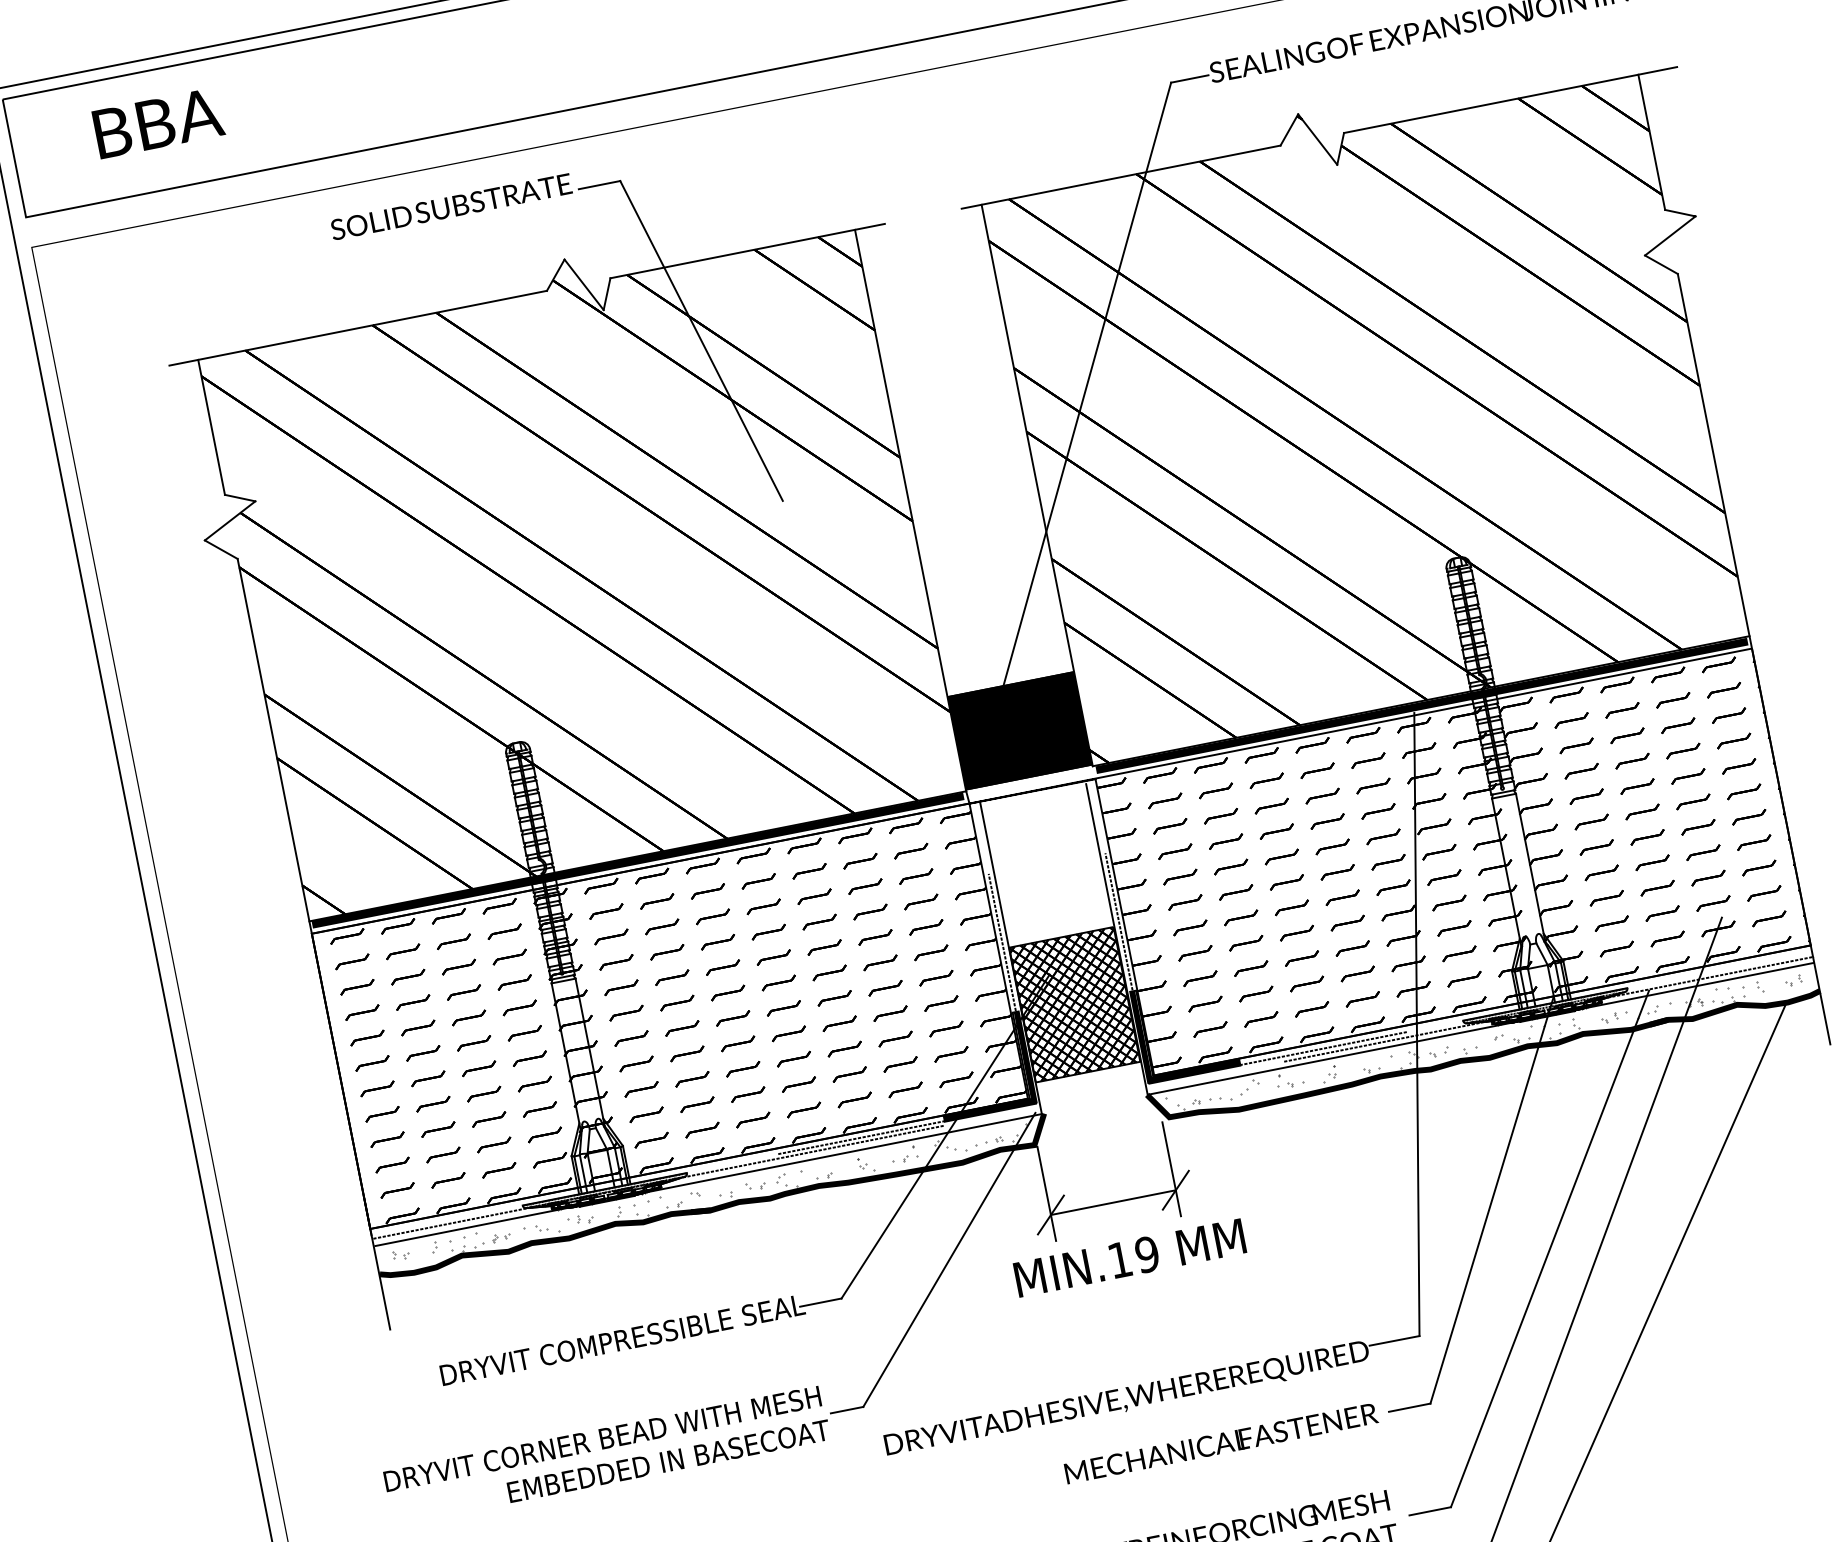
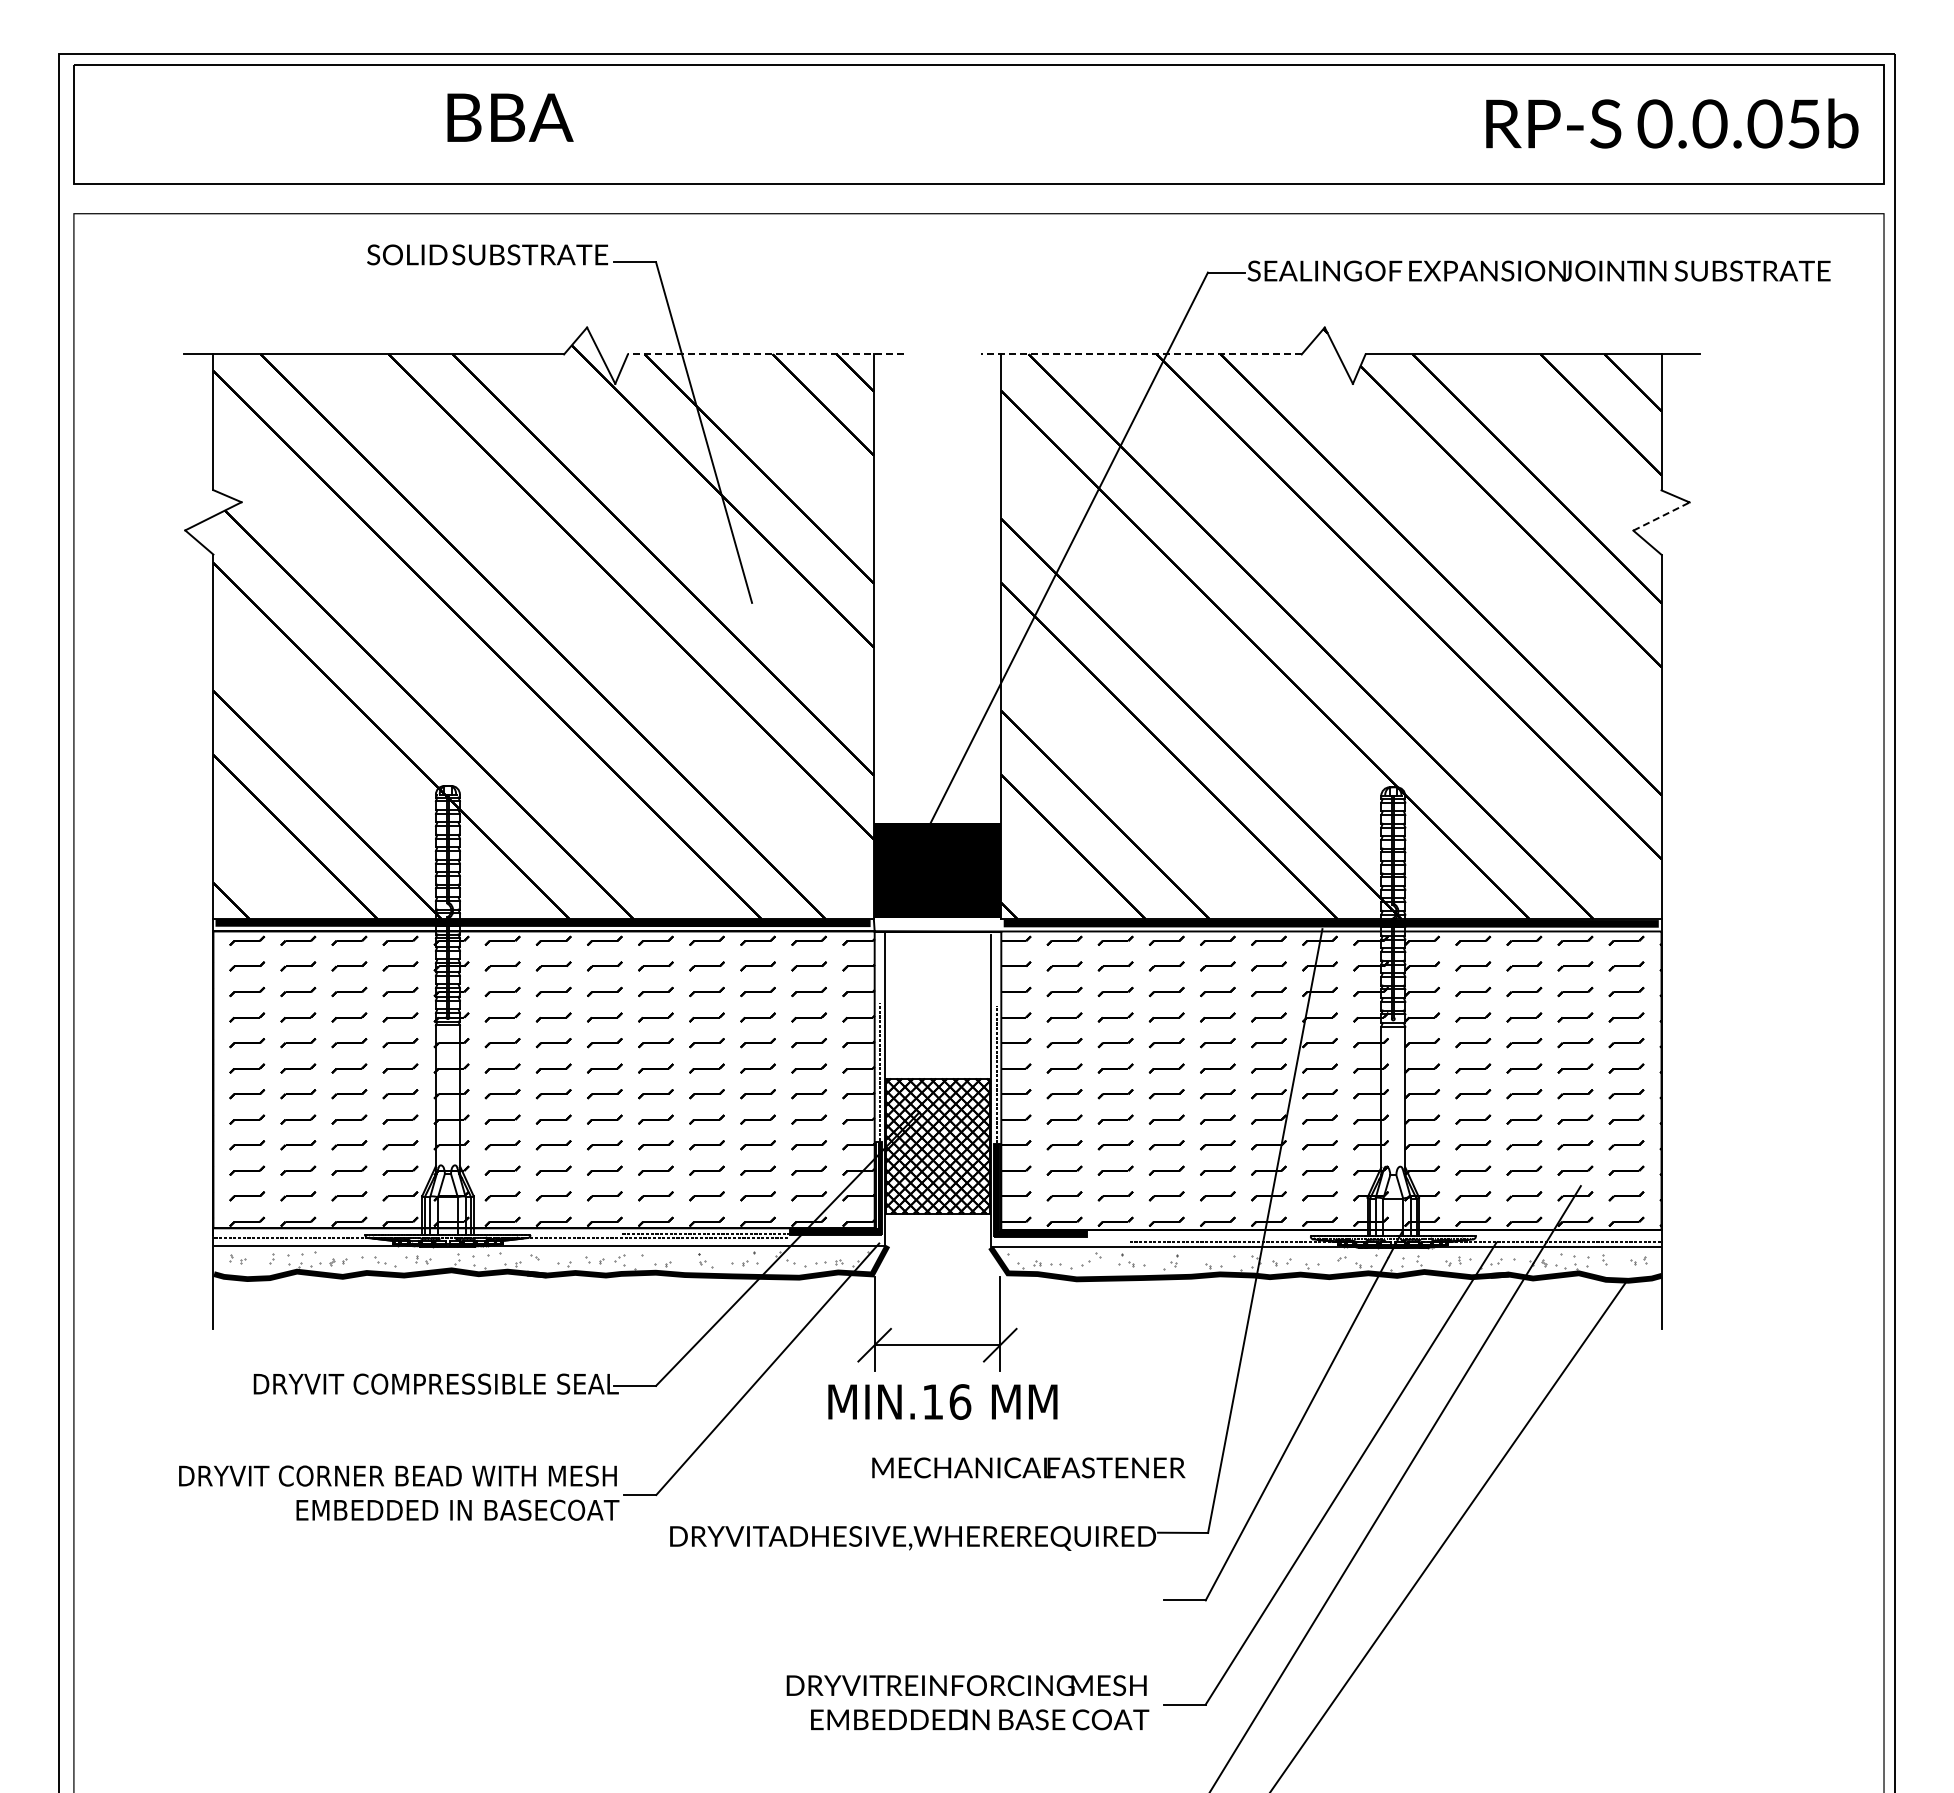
text: (158, 122) -> (510, 117), moved
line: (1120, 177) -> (1140, 354), solid -> dashed
line: (1670, 235) -> (1661, 516), solid -> dashed
line: (747, 251) -> (765, 354), solid -> dashed
line: (1323, 1048) -> (1170, 1236), removed
text: (1147, 1254) -> (960, 1401), MIN.19 -> MIN.16
text: (1220, 1443) -> (1028, 1467), moved

